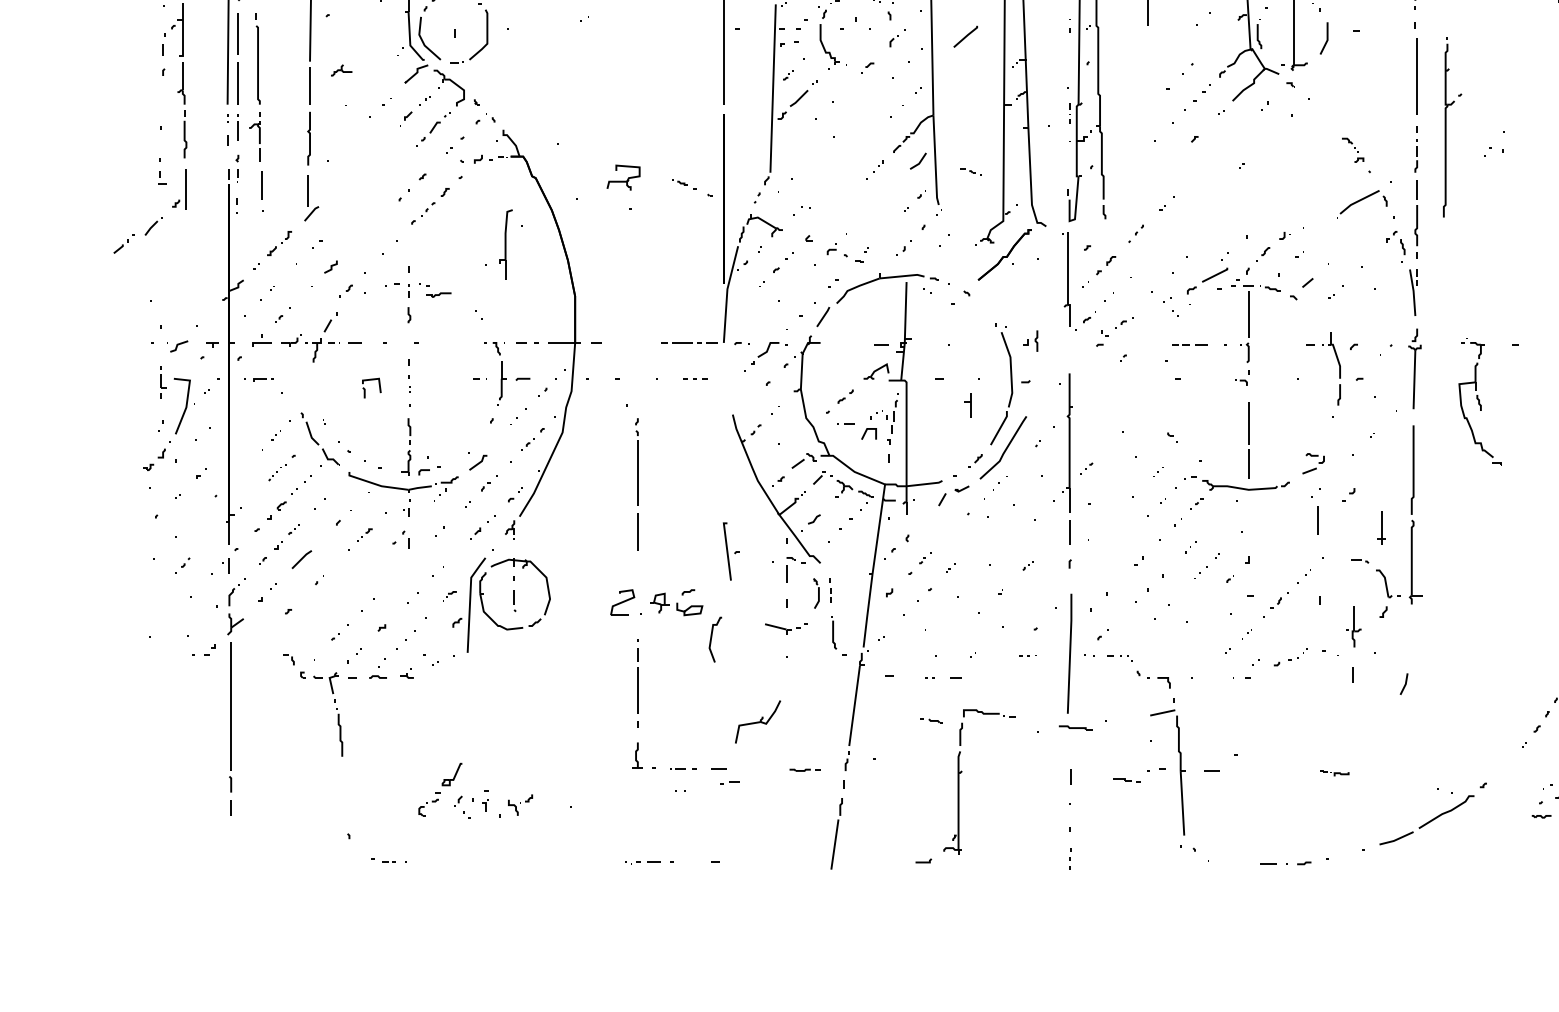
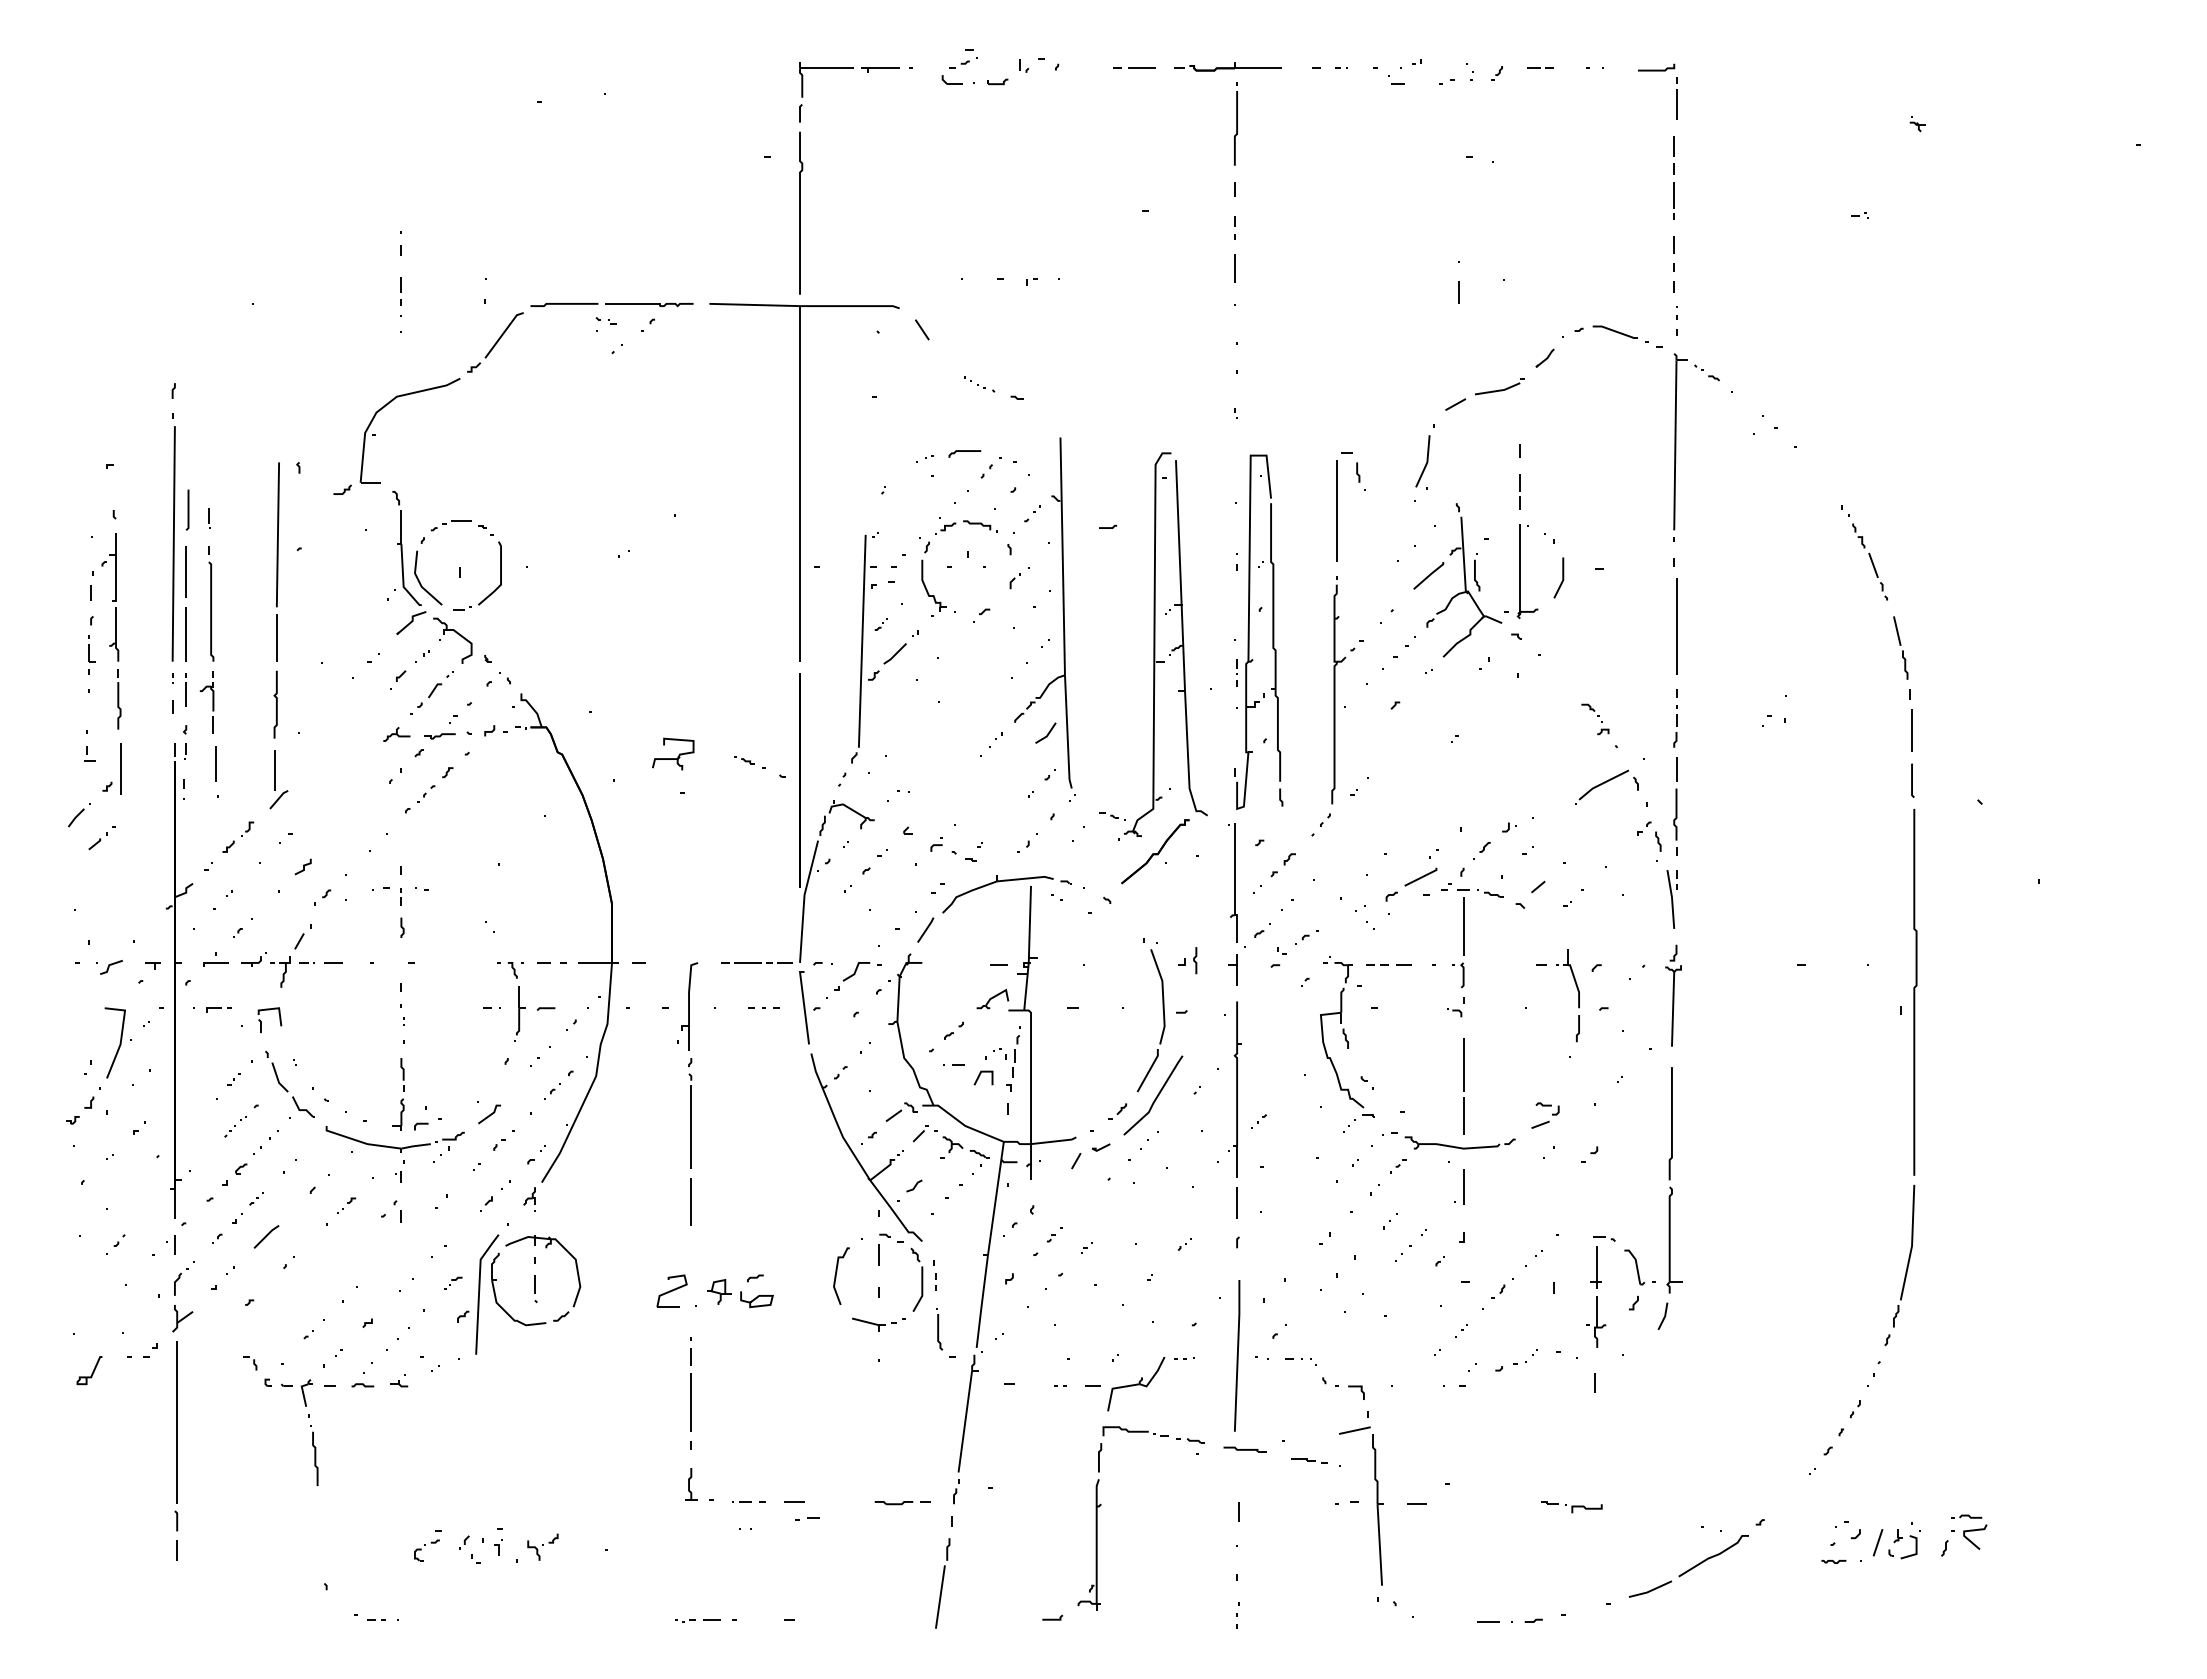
line: (965, 36) -> (1428, 575), moved
part: (341, 70) -> (396, 734), moved
part: (1446, 127) -> (1335, 690), moved
part: (971, 171) -> (1112, 816), moved
part: (123, 244) -> (101, 838), moved
part: (505, 244) -> (689, 1006), moved
part: (438, 295) -> (439, 736), moved
part: (163, 382) -> (91, 654), moved
part: (365, 388) -> (261, 1020), moved
part: (1480, 401) -> (1347, 1036), moved
part: (967, 405) -> (1232, 969), moved
line: (1317, 519) -> (1463, 1186), moved
part: (1380, 527) -> (1595, 1267), moved
part: (731, 551) -> (809, 1007), moved
part: (815, 593) -> (916, 1279), size x1.67
curve: (712, 636) -> (837, 1272), moved
line: (1405, 683) -> (1664, 1315), moved
part: (931, 720) -> (1190, 1440), moved
part: (758, 721) -> (1136, 1383), moved
part: (804, 770) -> (902, 1503), size x1.43
part: (1334, 773) -> (1571, 1507), size x1.67
part: (452, 774) -> (89, 1370), moved
part: (1126, 780) -> (1309, 1460), moved

